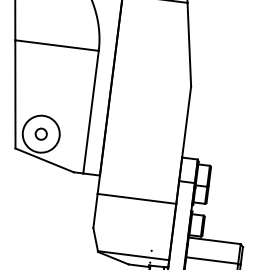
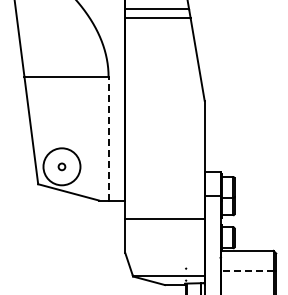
line: (90, 111) -> (108, 138), solid -> dashed
circle: (40, 133) -> (61, 166), size x0.6
line: (211, 260) -> (246, 270), solid -> dashed

